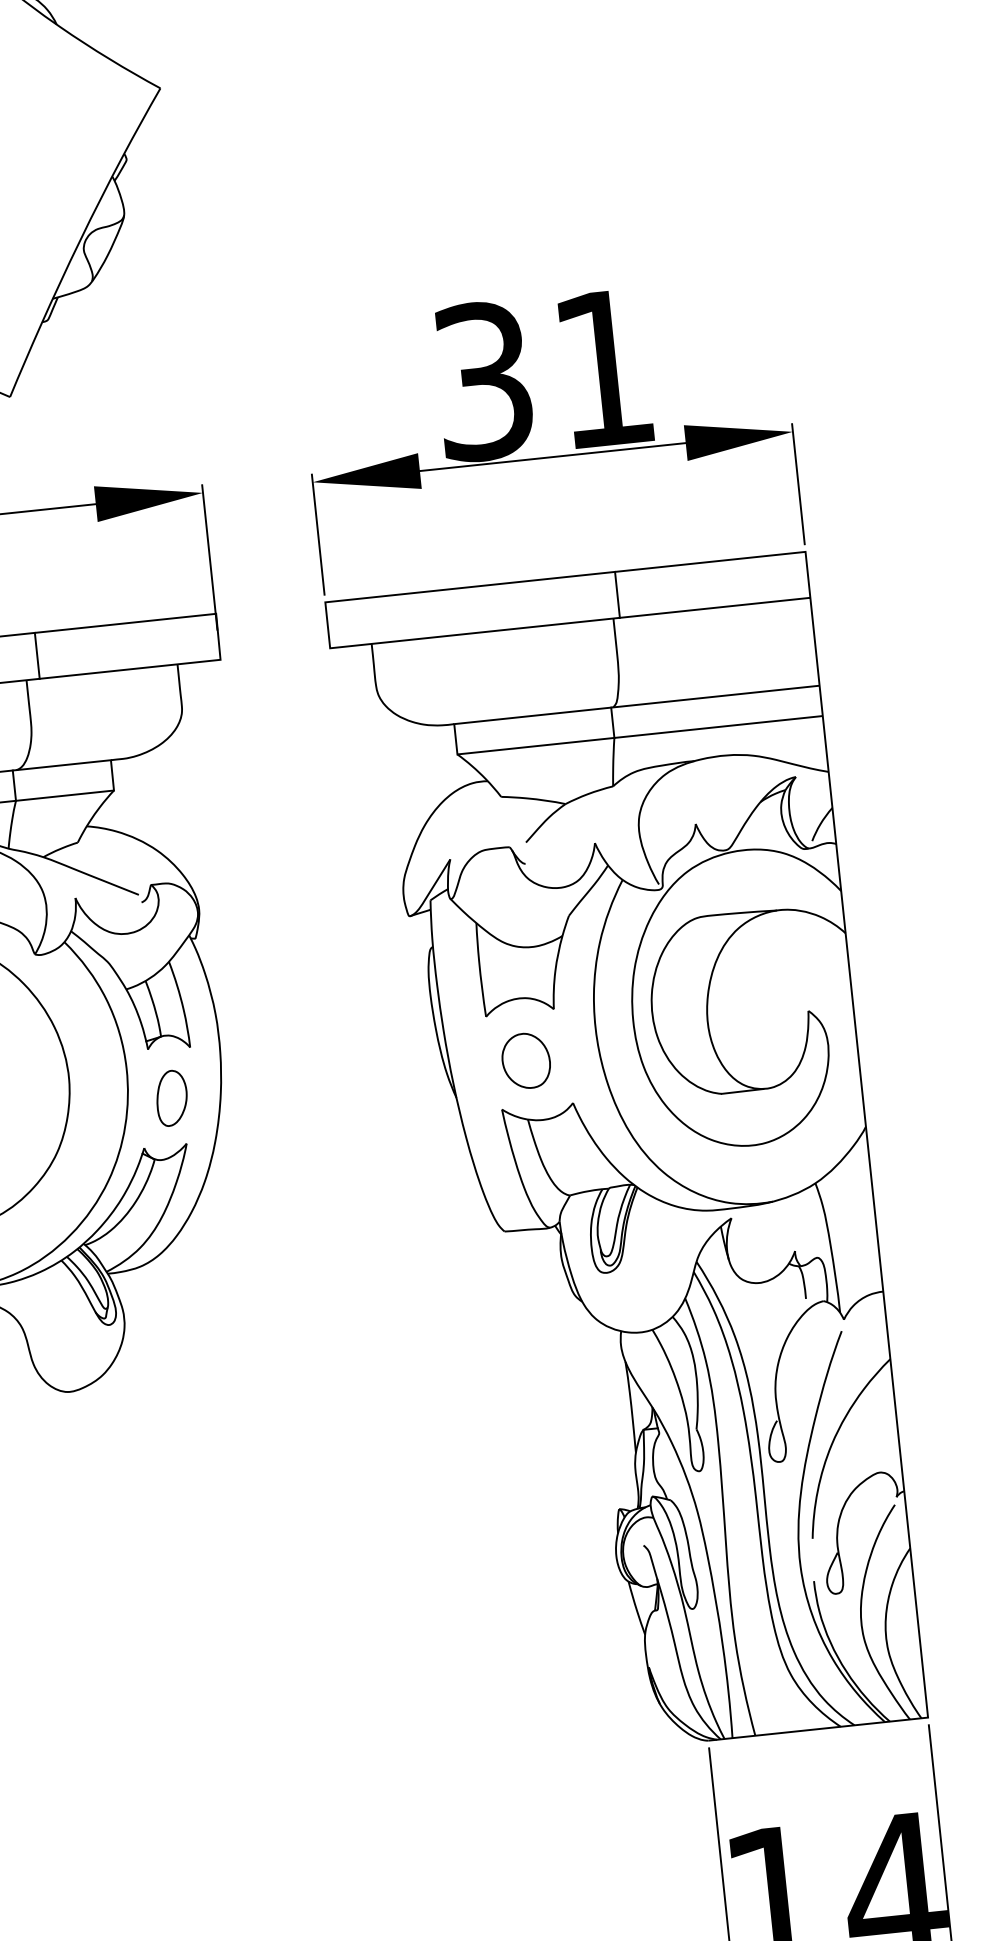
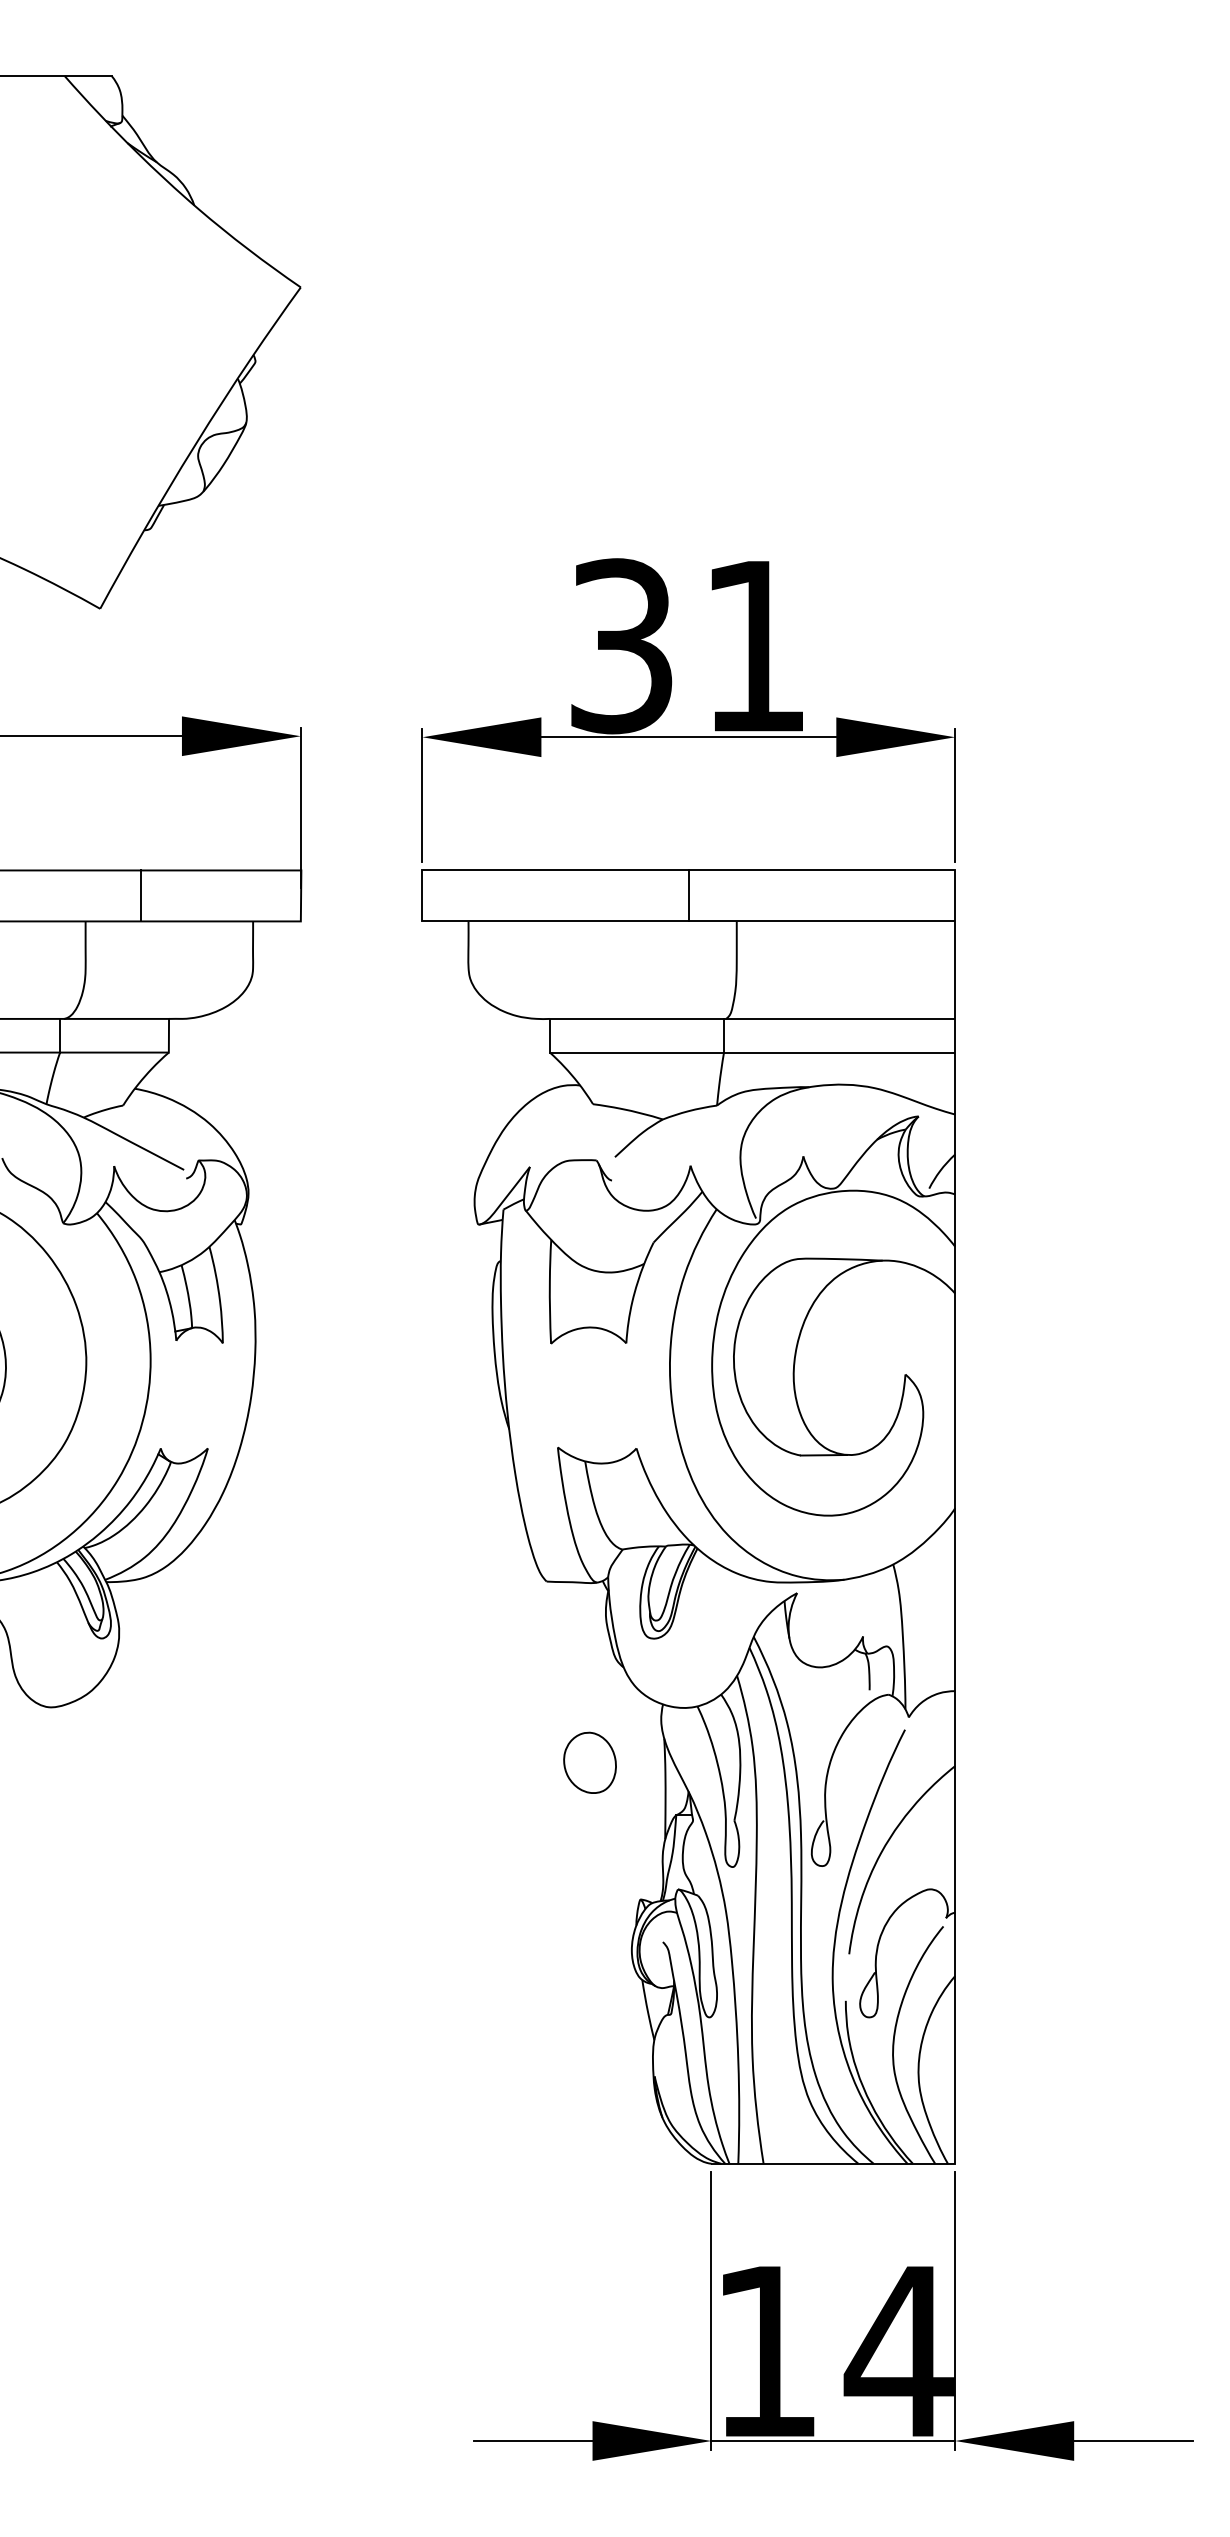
line: (617, 594) -> (688, 895), moved
line: (37, 655) -> (141, 895), moved
part: (525, 1060) -> (589, 1762), moved
part: (171, 1097) -> (196, 1396), removed

